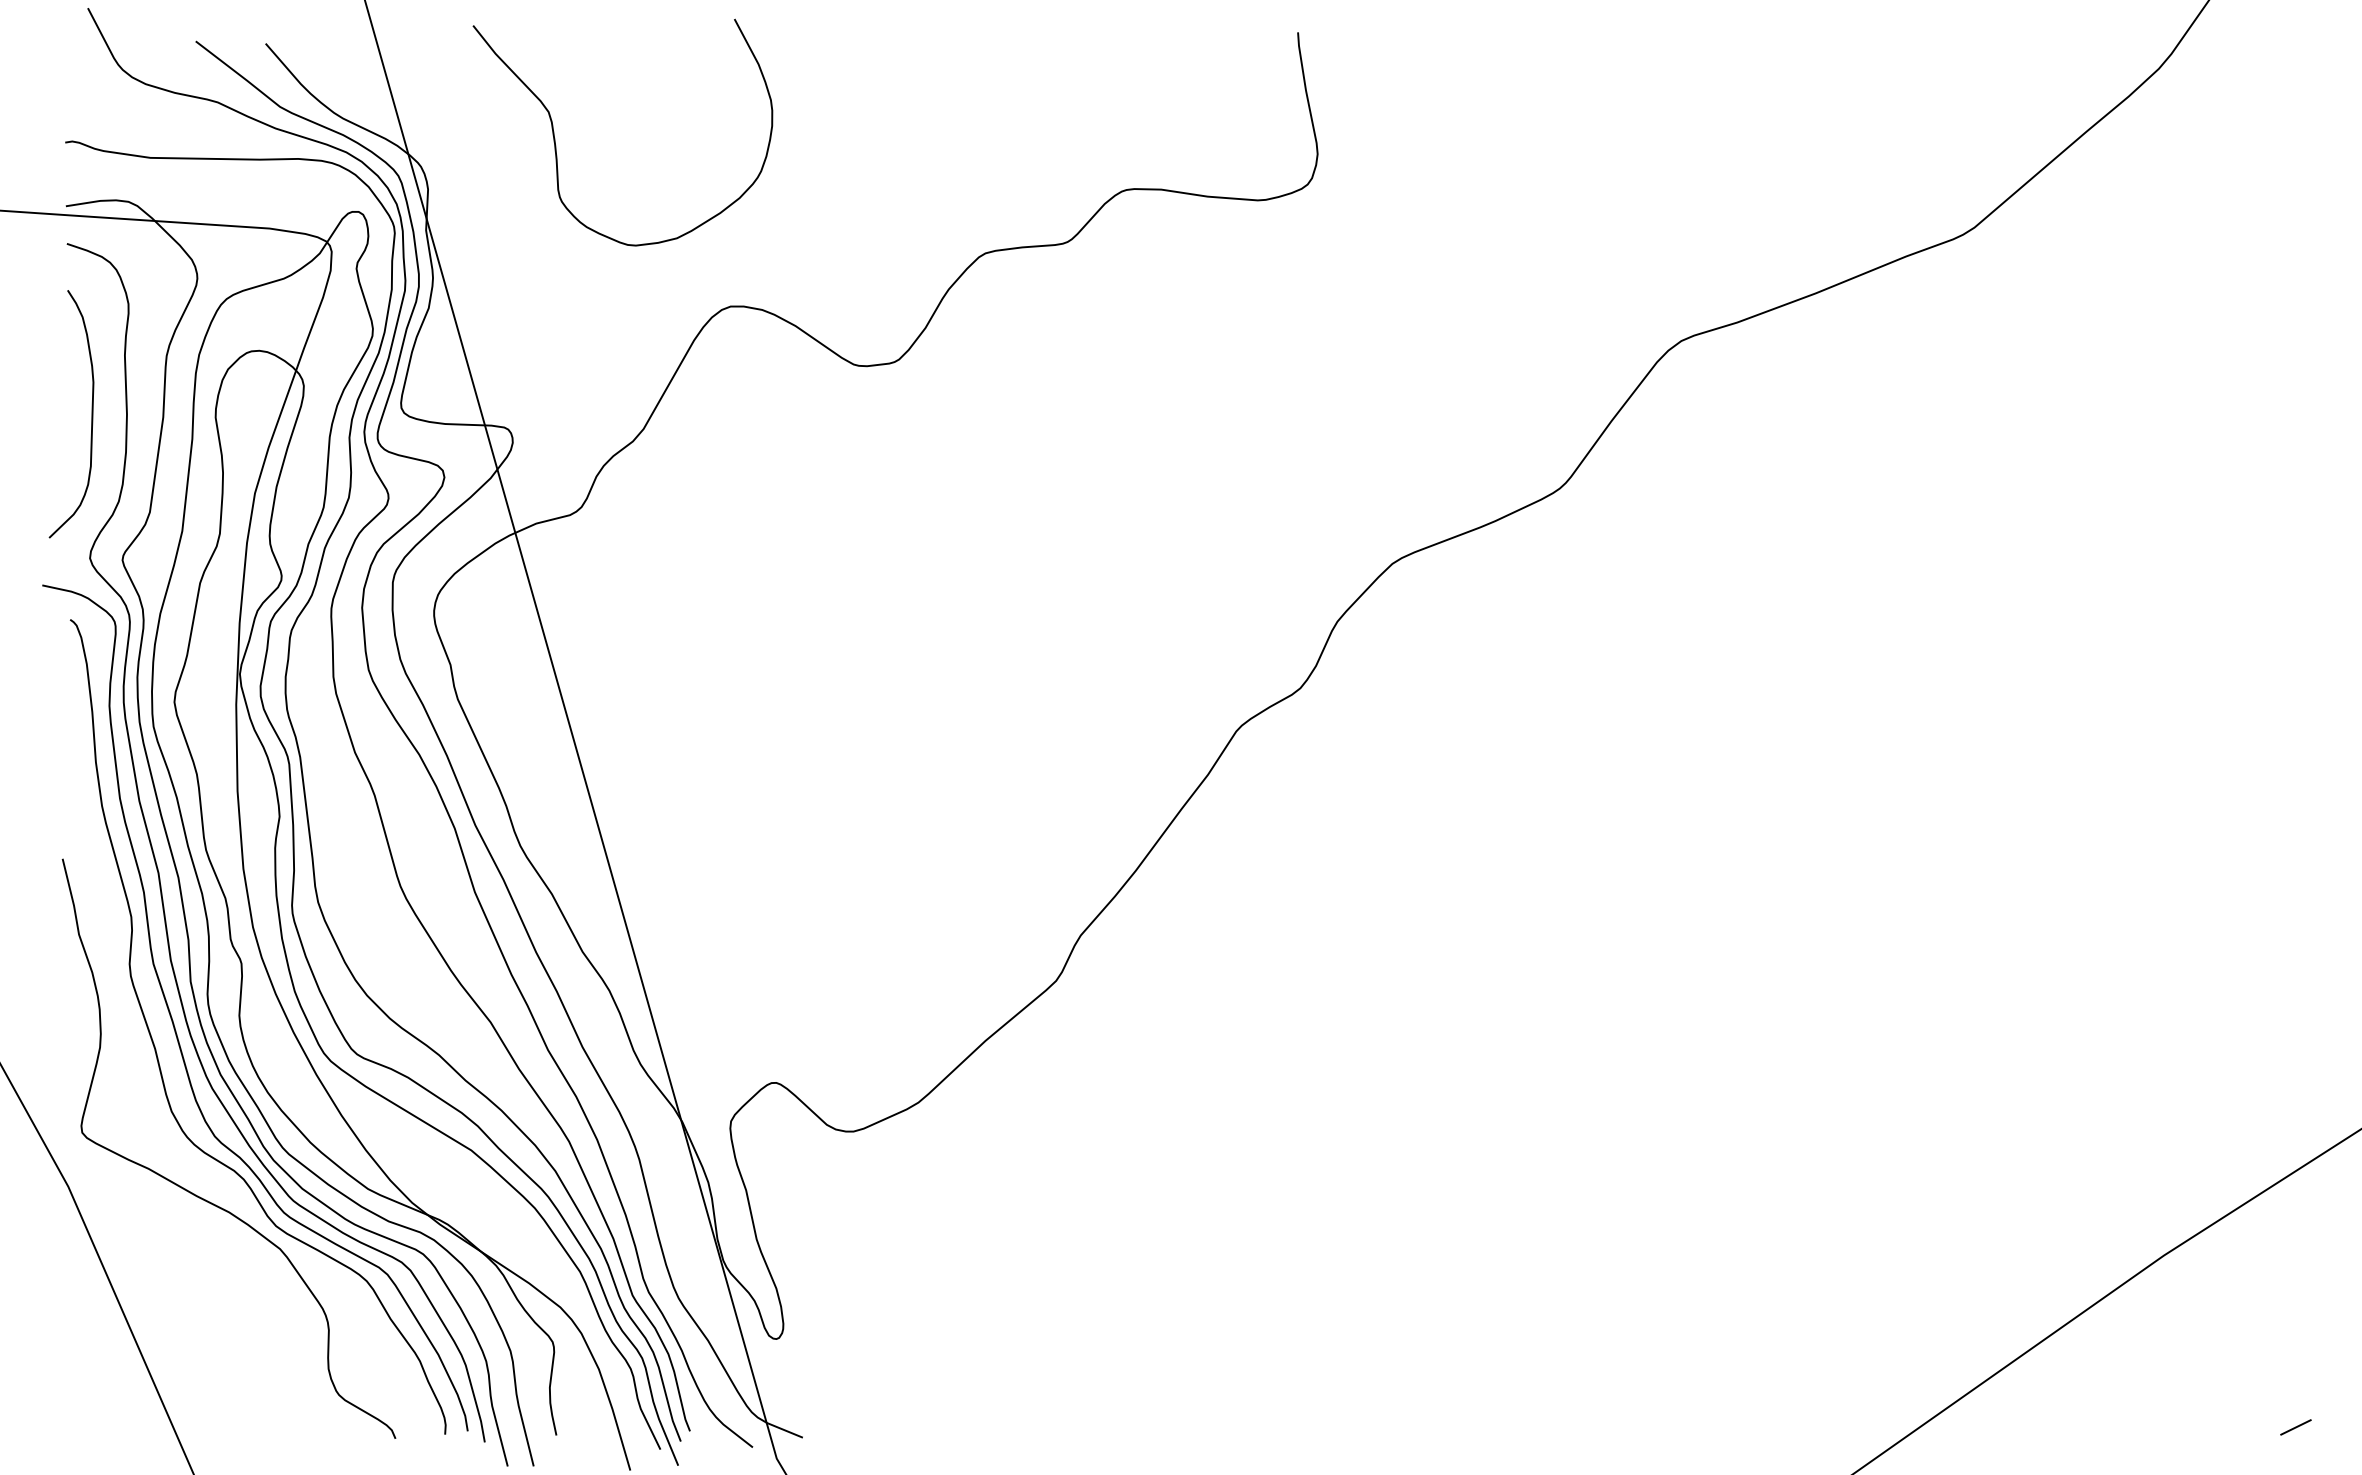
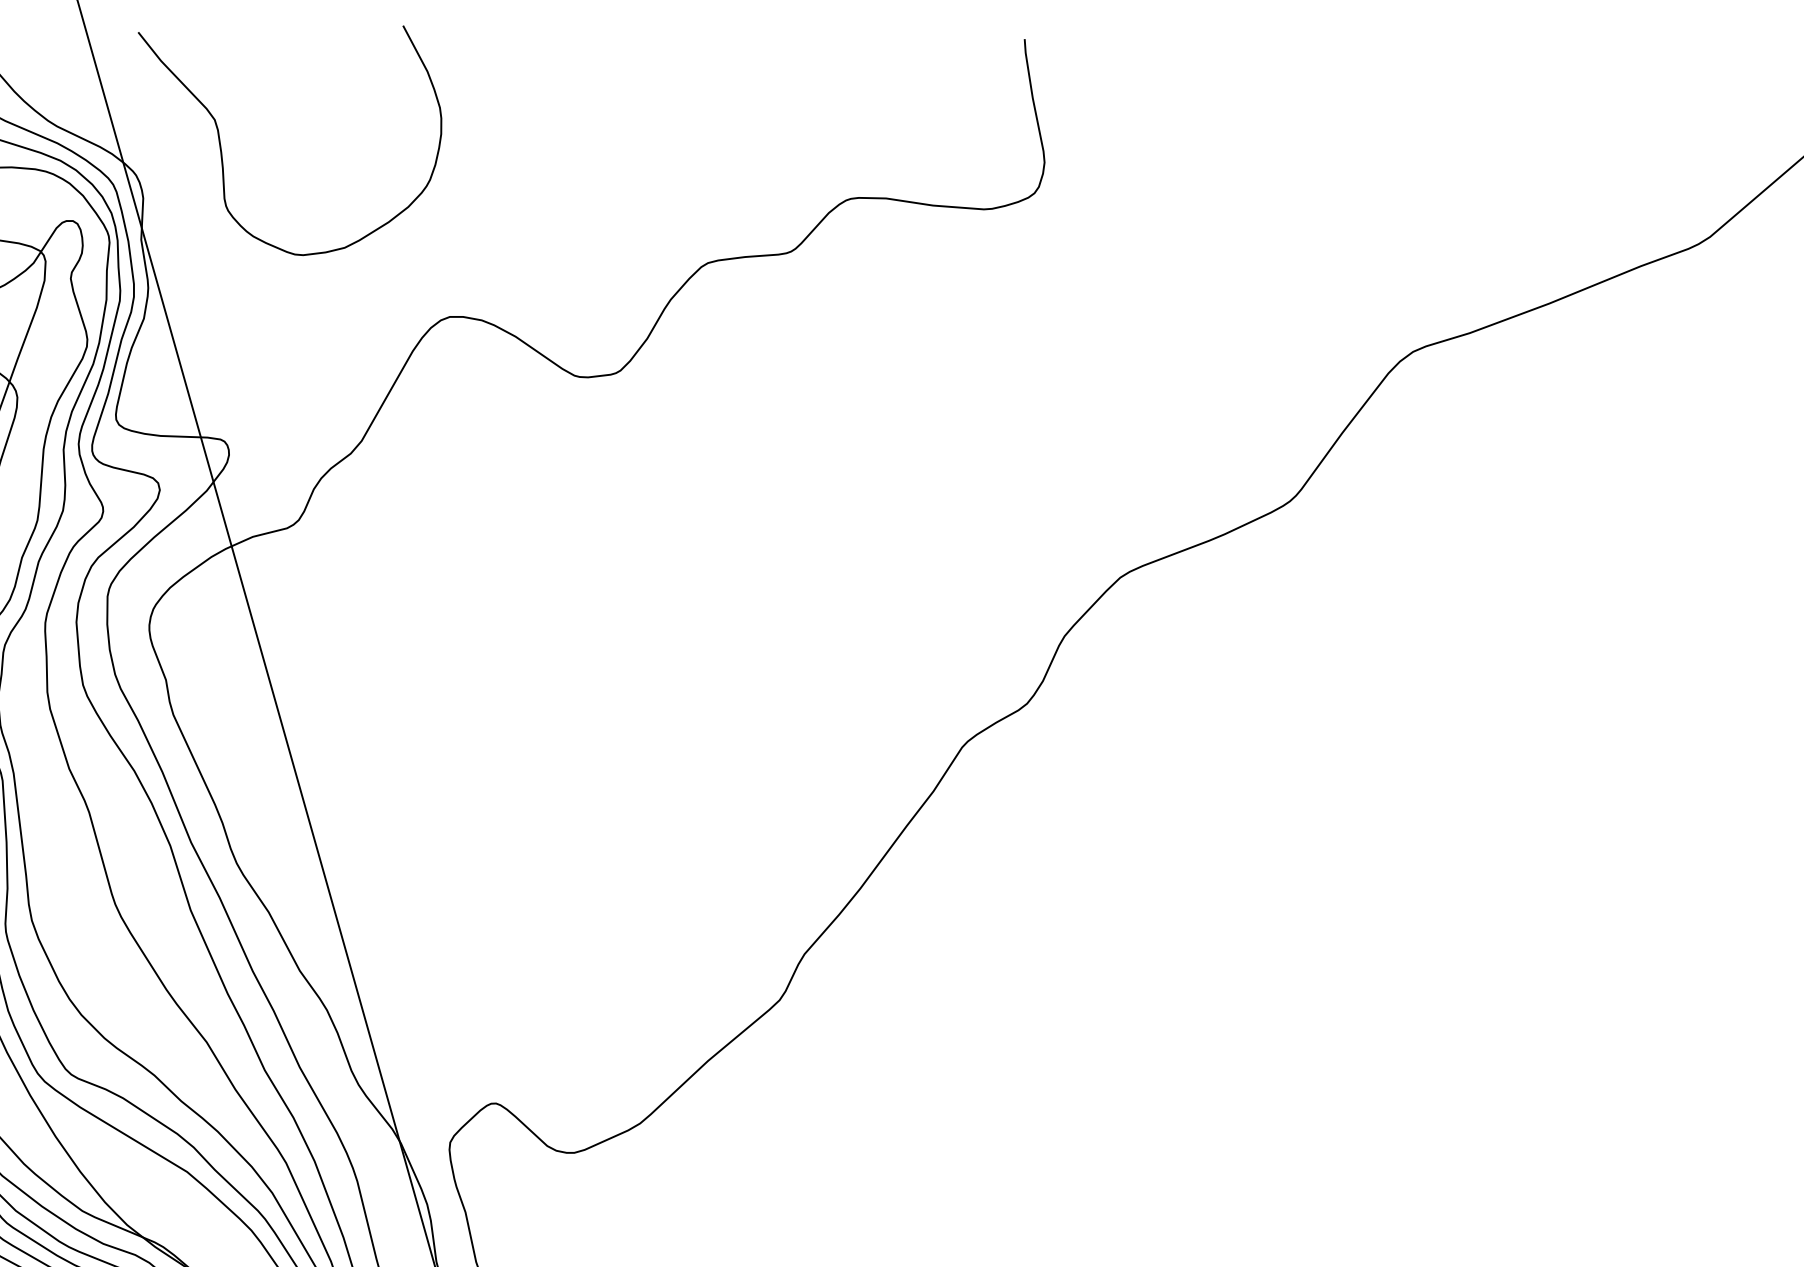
curve: (555, 138) -> (221, 146), moved

